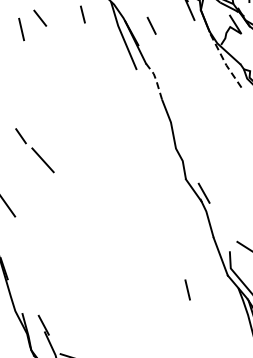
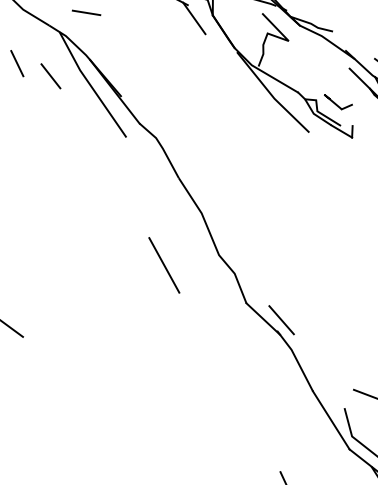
line: (151, 25) -> (50, 75), moved
line: (225, 62) -> (272, 94), dashed -> solid
line: (156, 80) -> (162, 148), dashed -> solid
line: (143, 147) -> (164, 264), added

